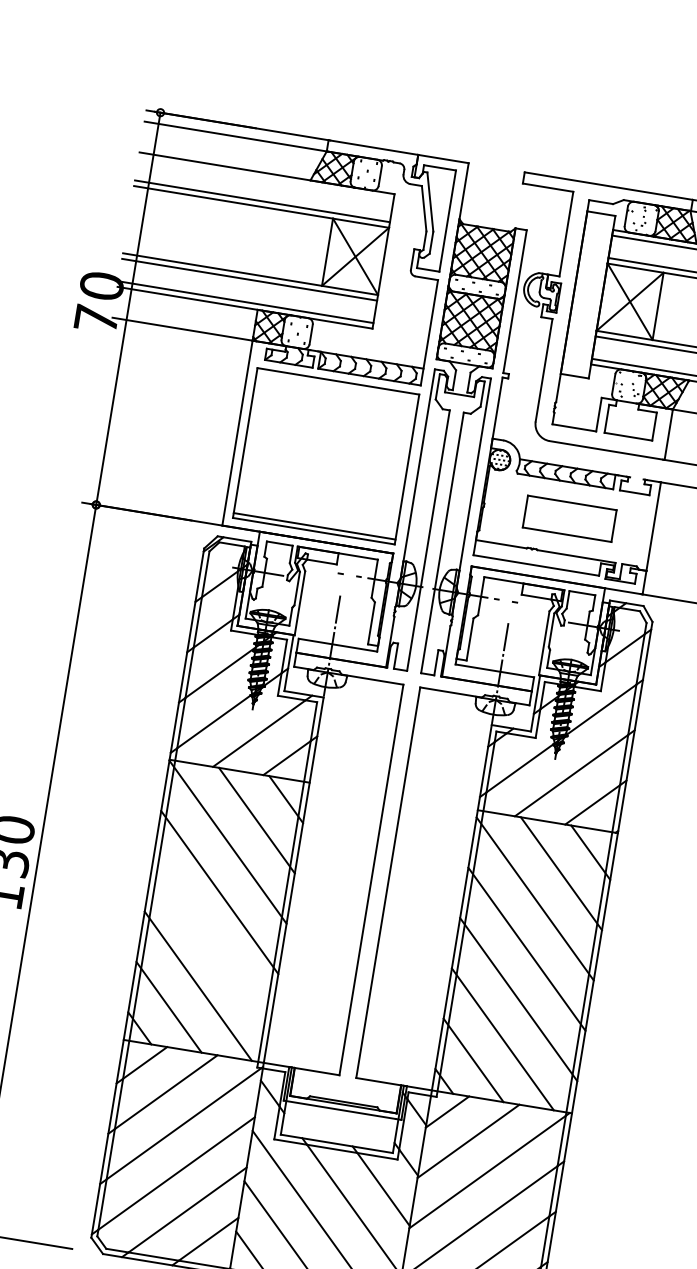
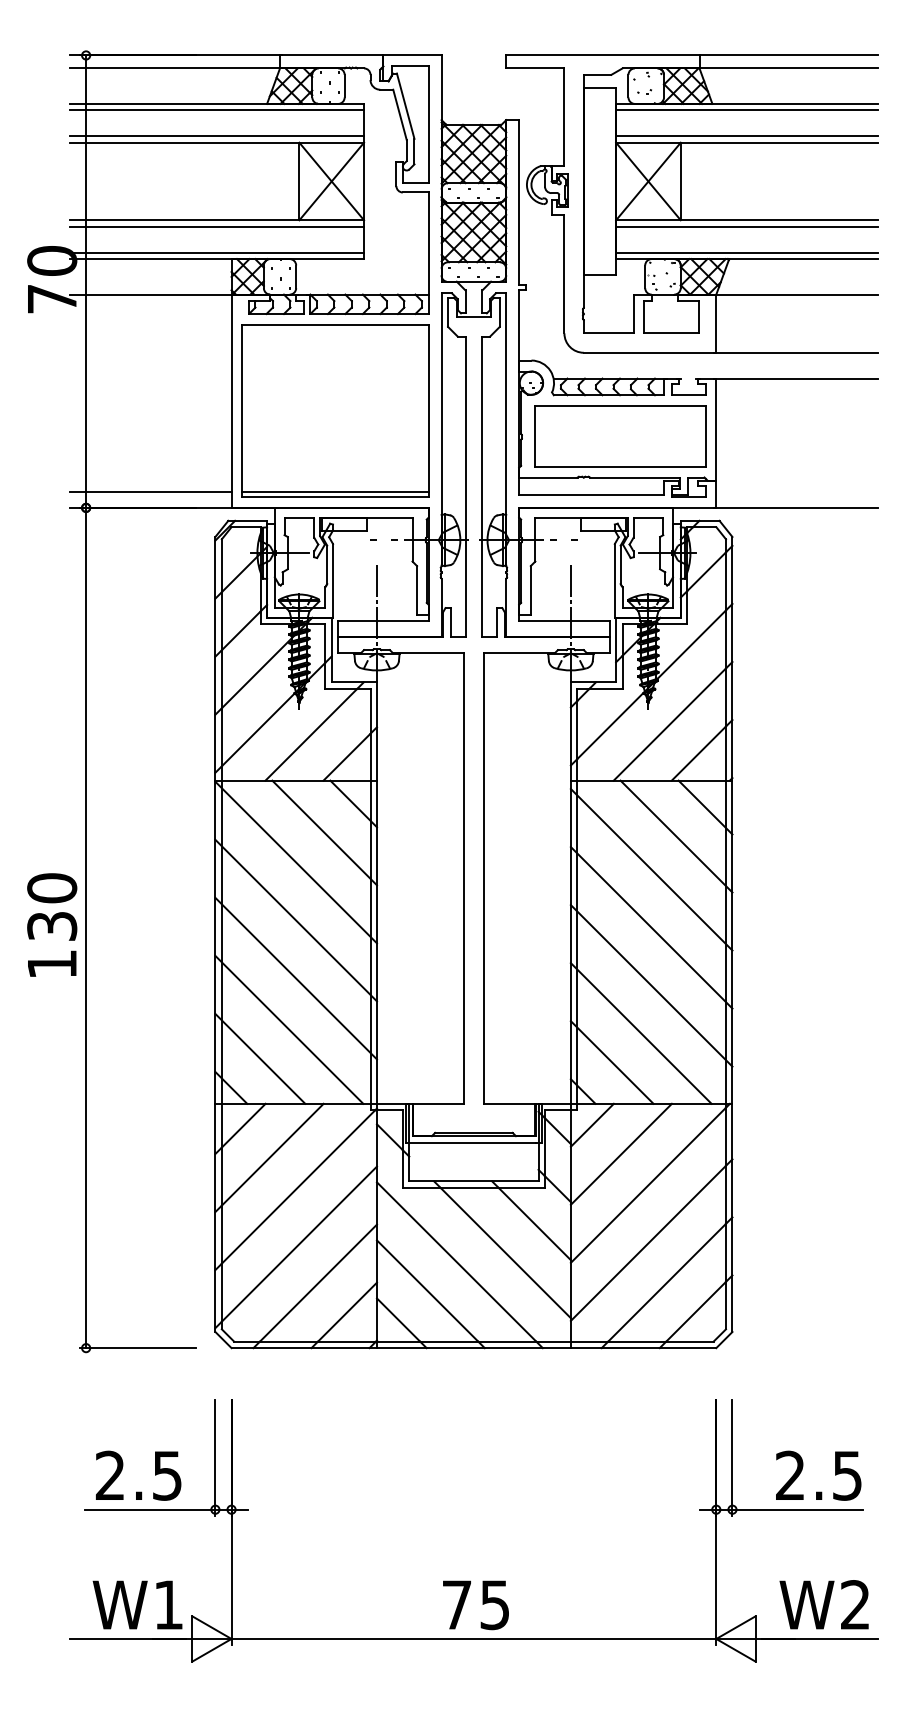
line: (265, 178) -> (216, 110), added
line: (154, 499) -> (150, 491), added
part: (569, 518) -> (620, 436), size x1.67
line: (210, 942) -> (295, 978), added

